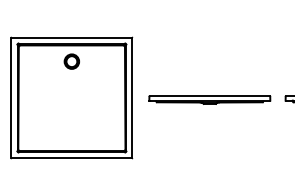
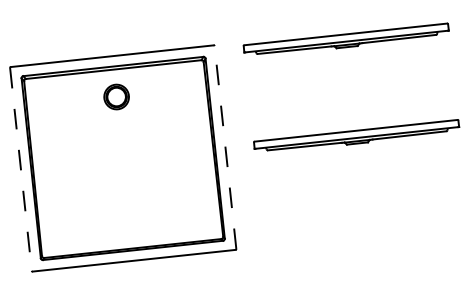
part: (209, 42) -> (345, 39), added
line: (11, 98) -> (21, 170), solid -> dashed
line: (132, 98) -> (225, 148), solid -> dashed

